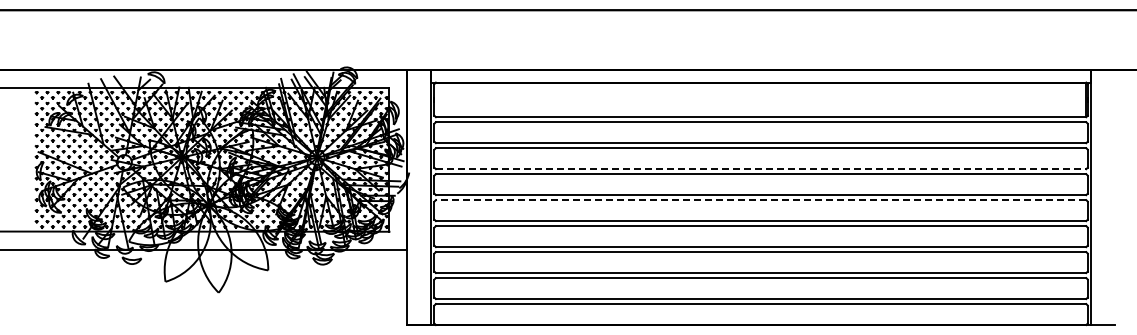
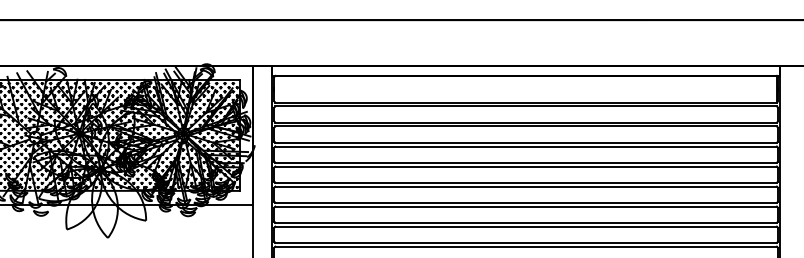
line: (761, 169) -> (526, 142), dashed -> solid
line: (760, 200) -> (525, 166), dashed -> solid

